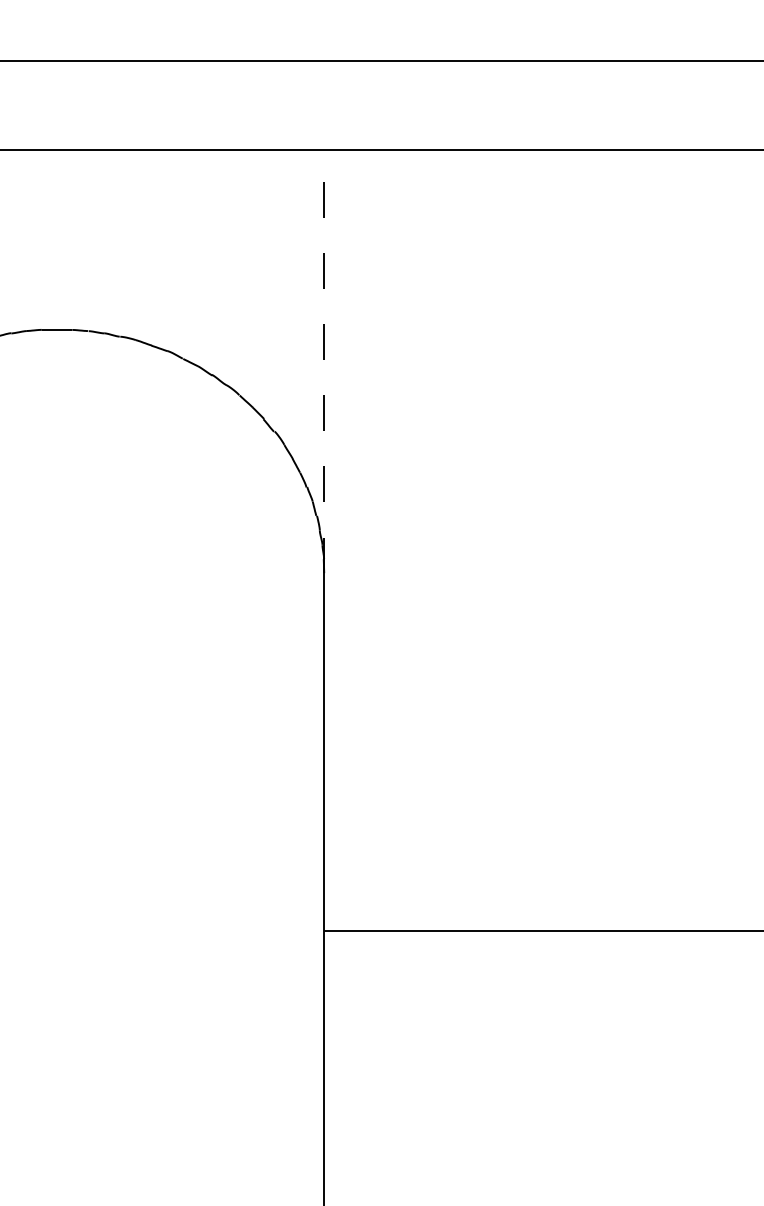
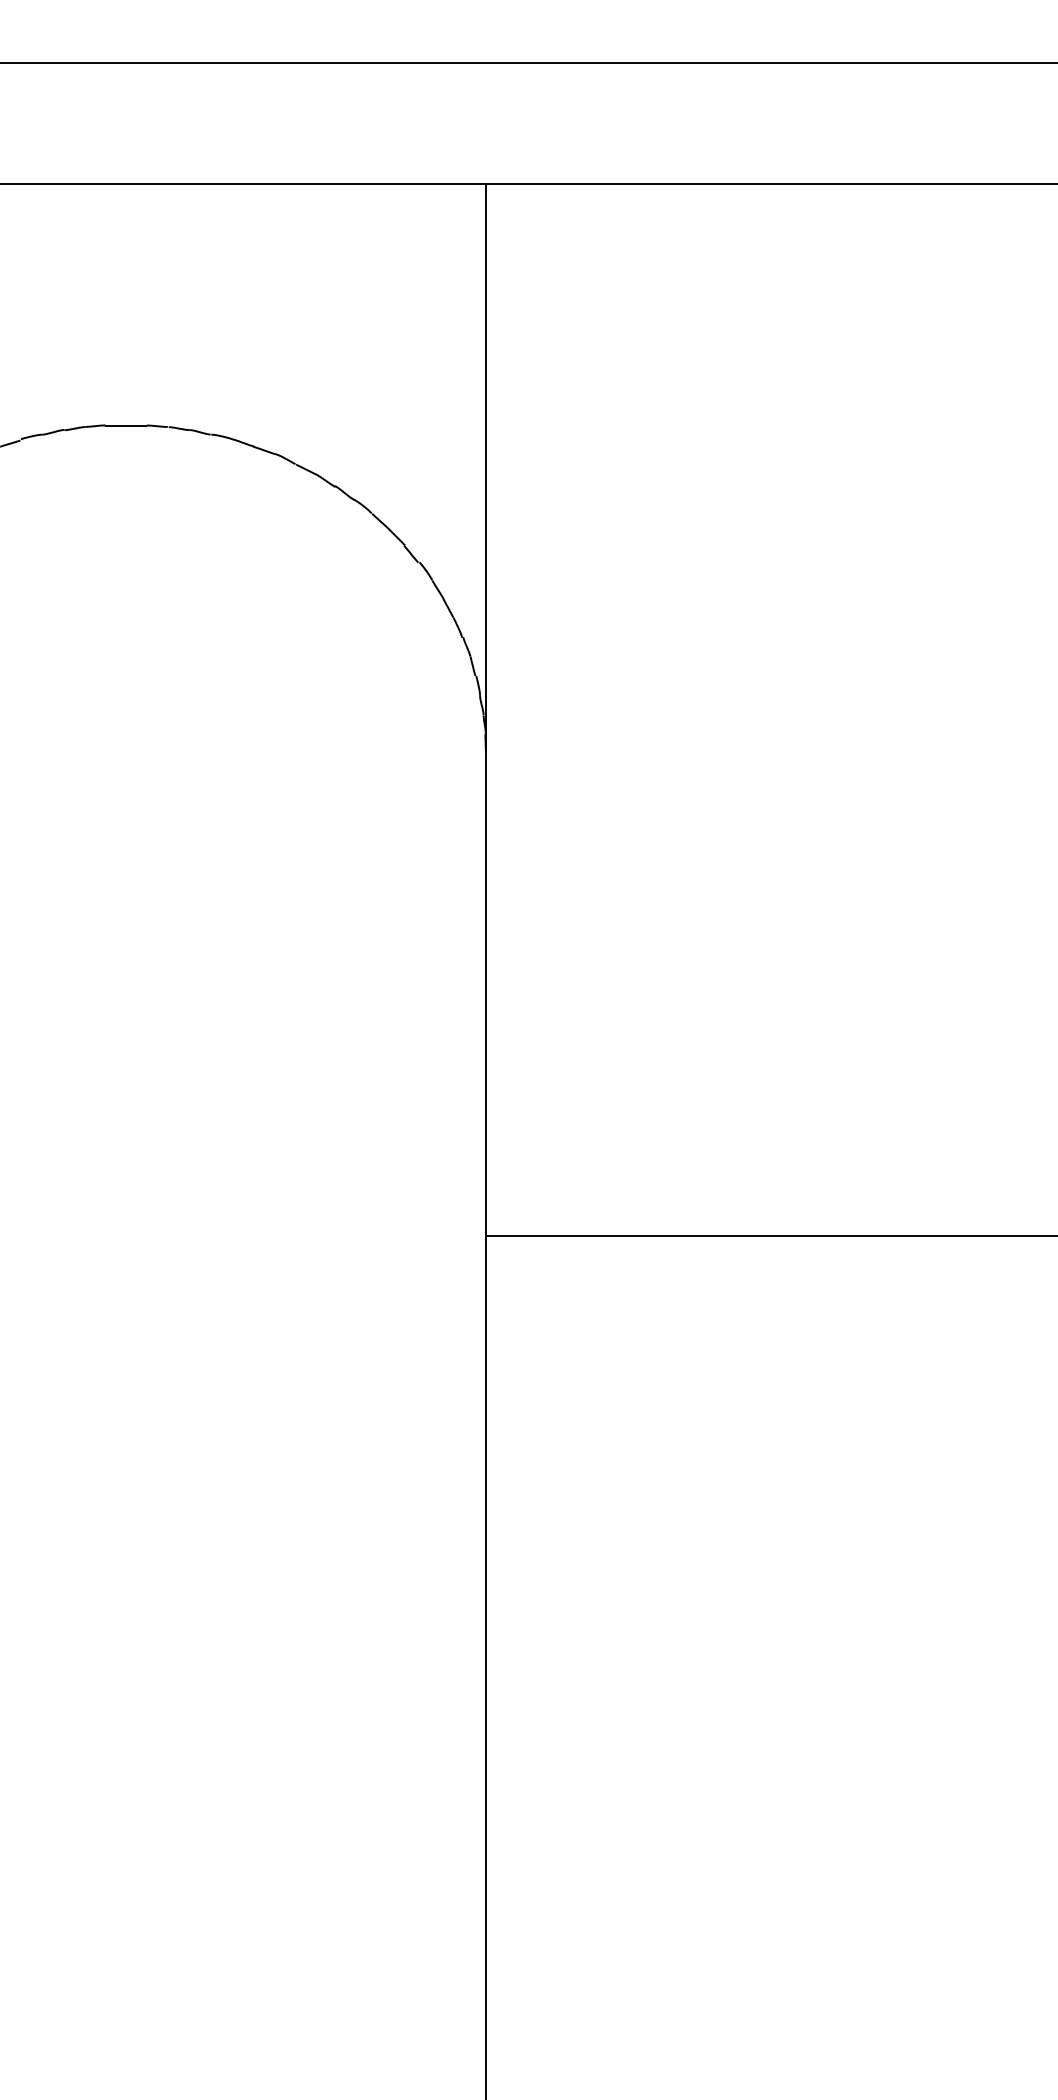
line: (323, 361) -> (485, 468), dashed -> solid

